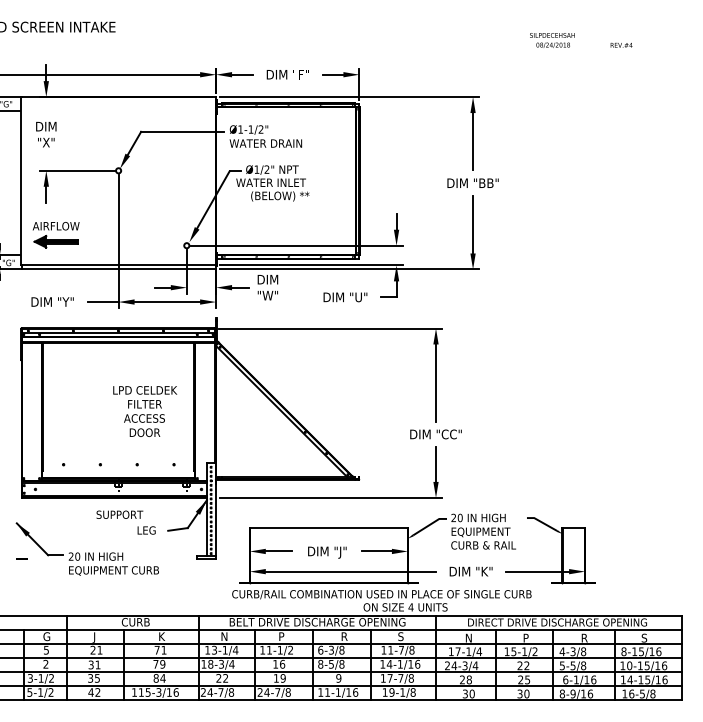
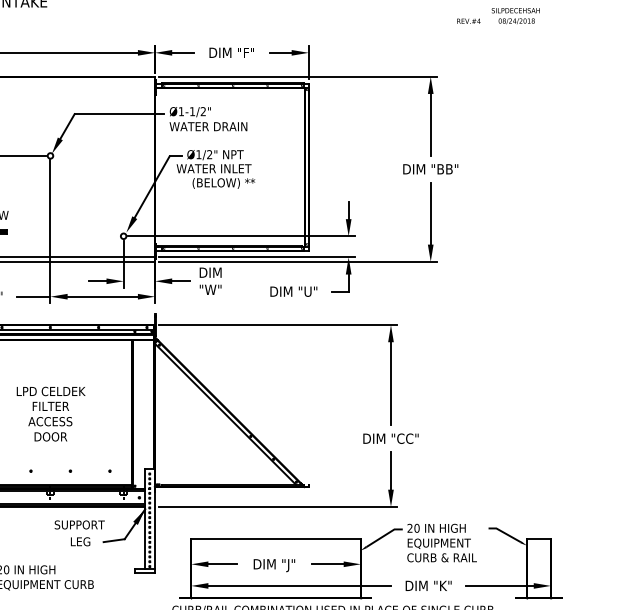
text: (621, 44) -> (468, 20), moved
text: (145, 411) -> (51, 414), moved
text: (119, 514) -> (79, 524), moved

